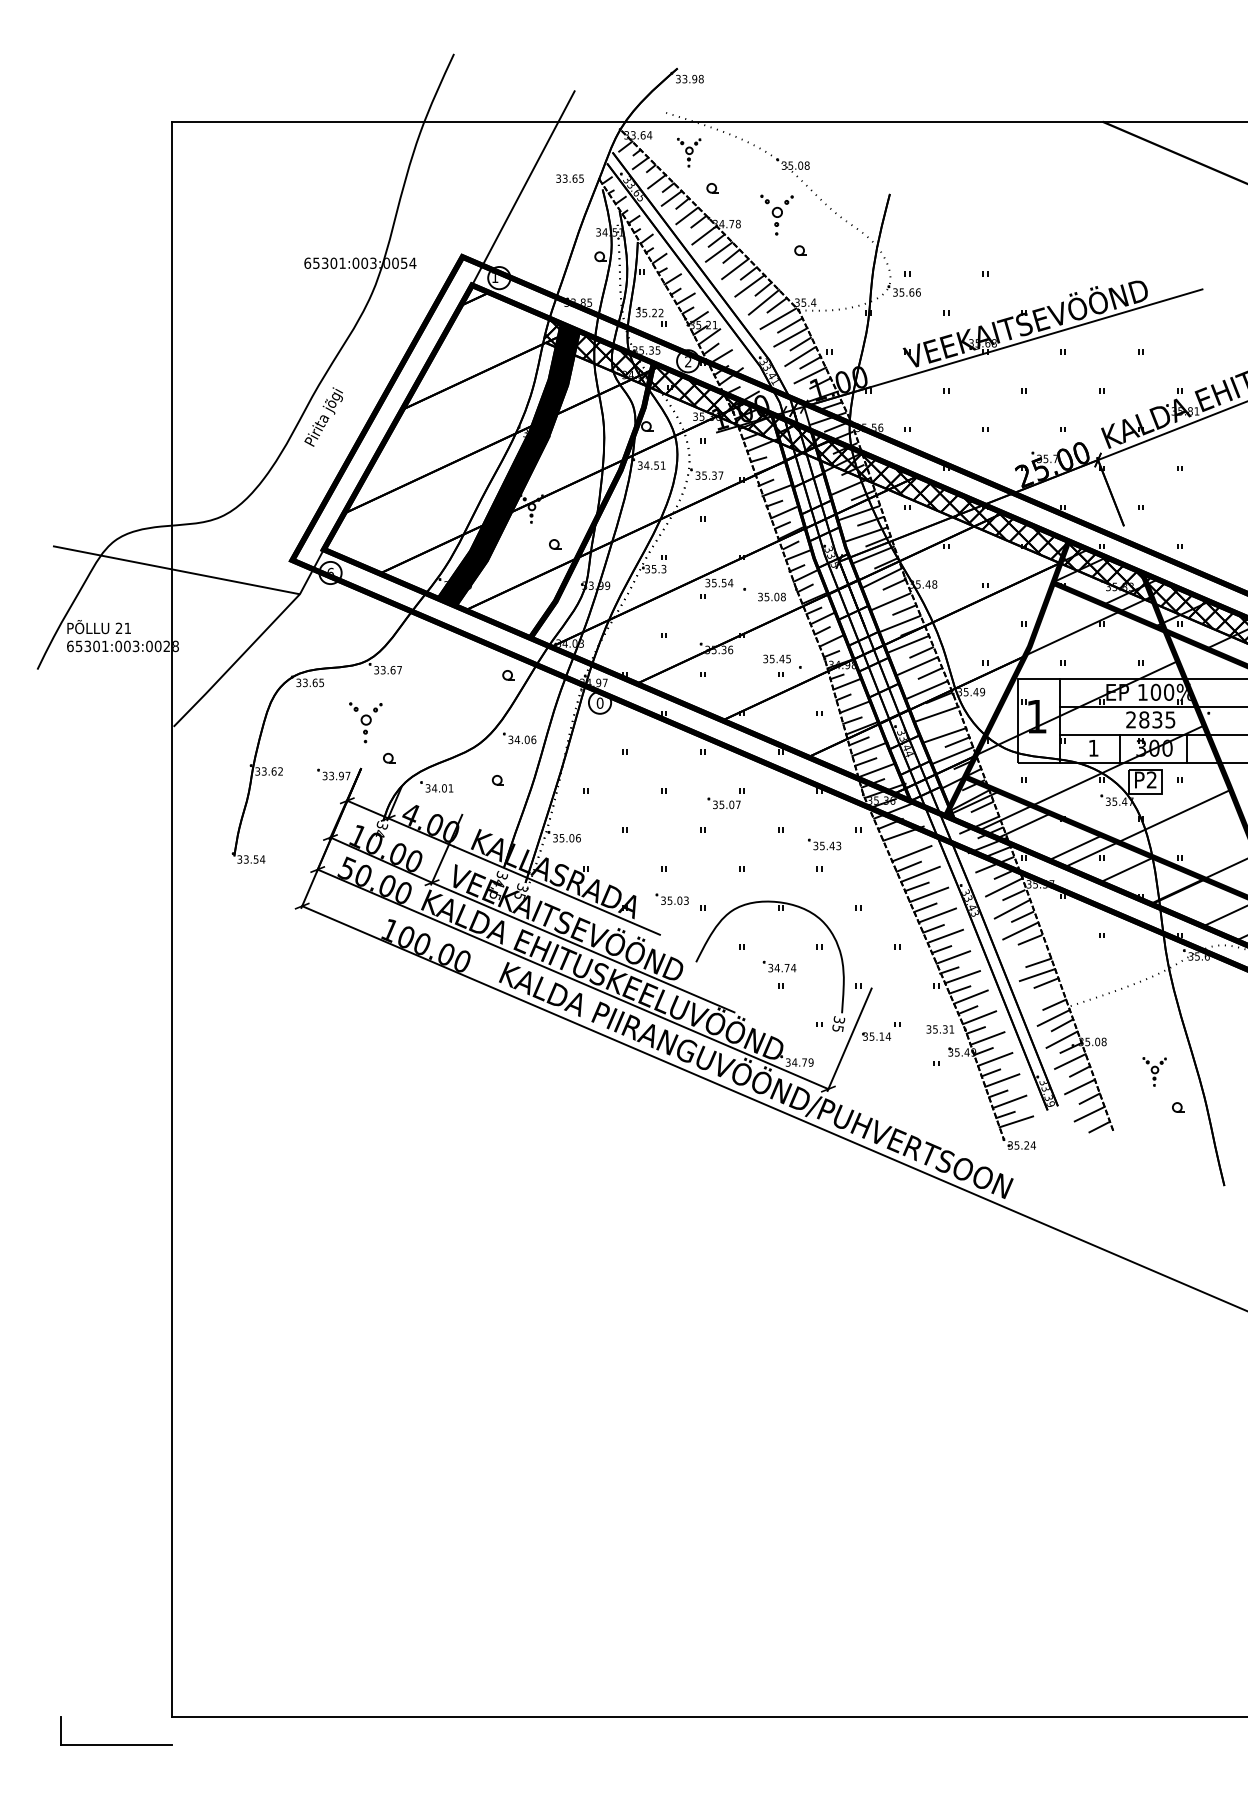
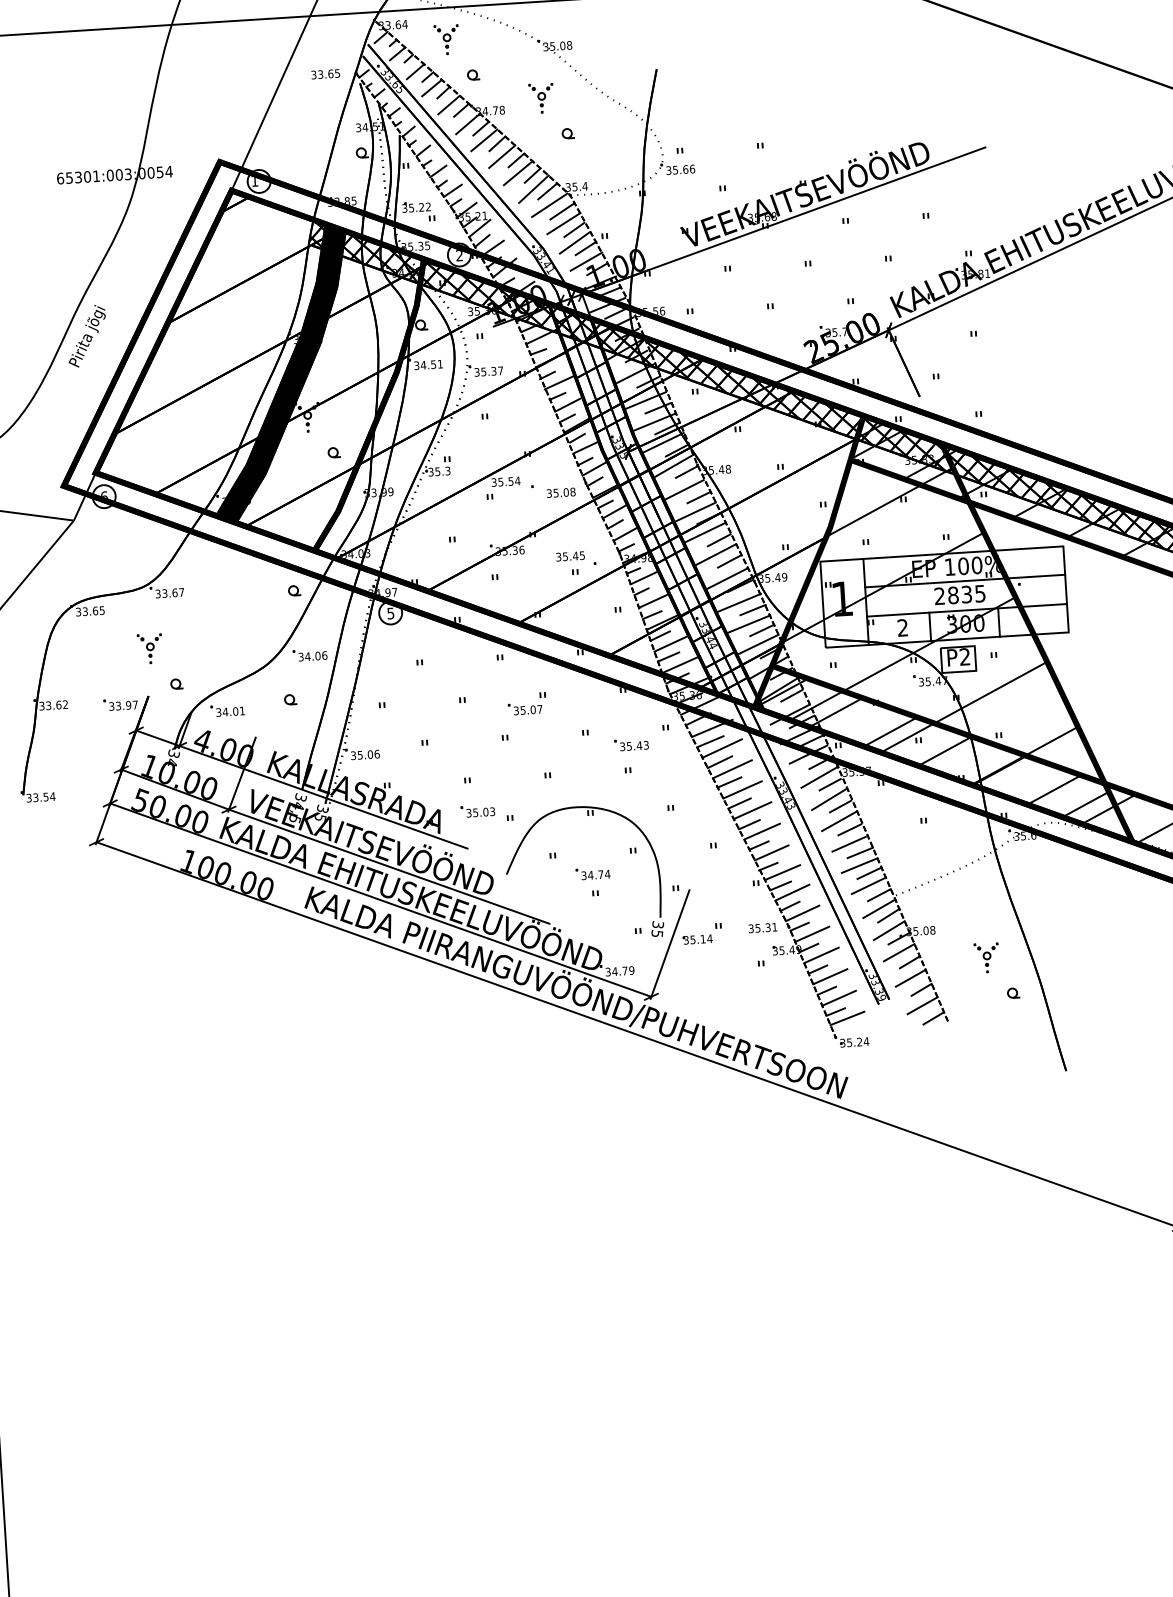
part: (776, 214) -> (541, 97), size x0.71
text: (599, 702) -> (390, 612), 0 -> 5
line: (949, 721) -> (752, 609), added
part: (365, 722) -> (149, 648), size x0.71
text: (1093, 747) -> (902, 627), 1 -> 2
line: (900, 845) -> (709, 740), added
line: (1028, 953) -> (849, 843), added
line: (1045, 995) -> (869, 886), added

